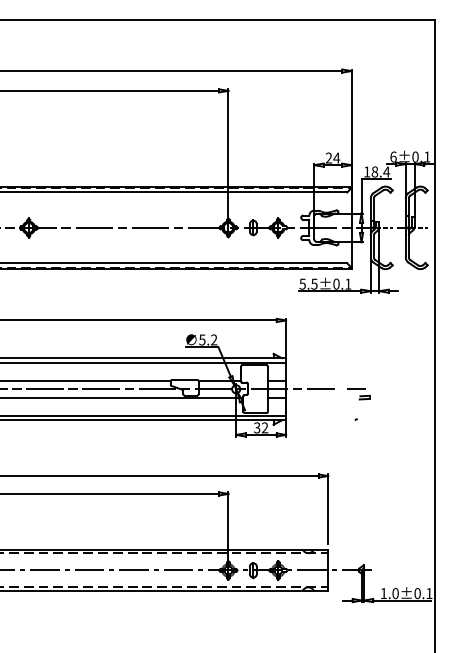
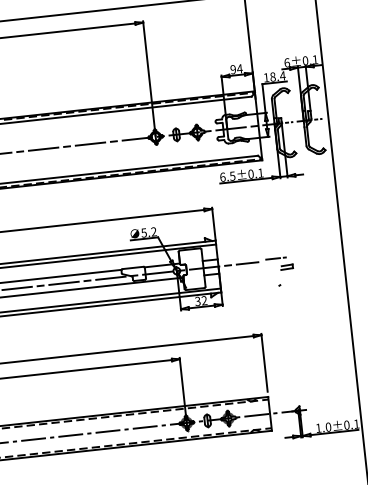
text: (328, 158) -> (232, 69), 24 -> 94
text: (302, 283) -> (222, 176), 5.5±0.1 -> 6.5±0.1
part: (358, 394) -> (279, 264), size x1.4

